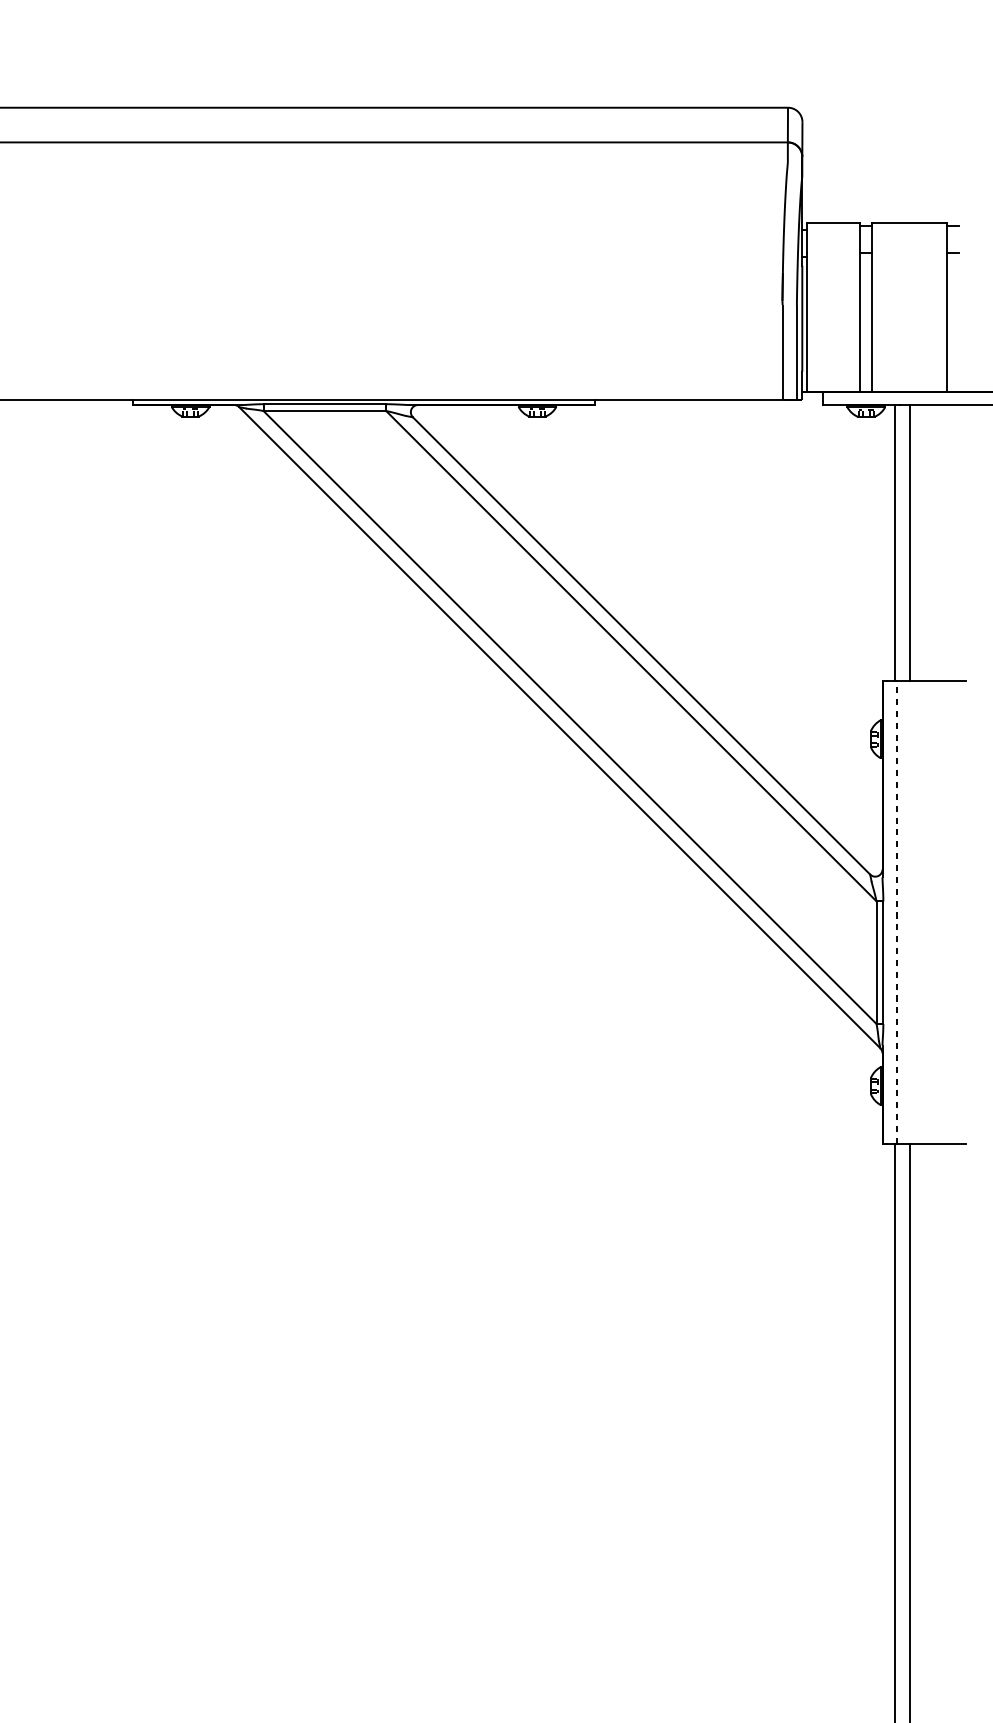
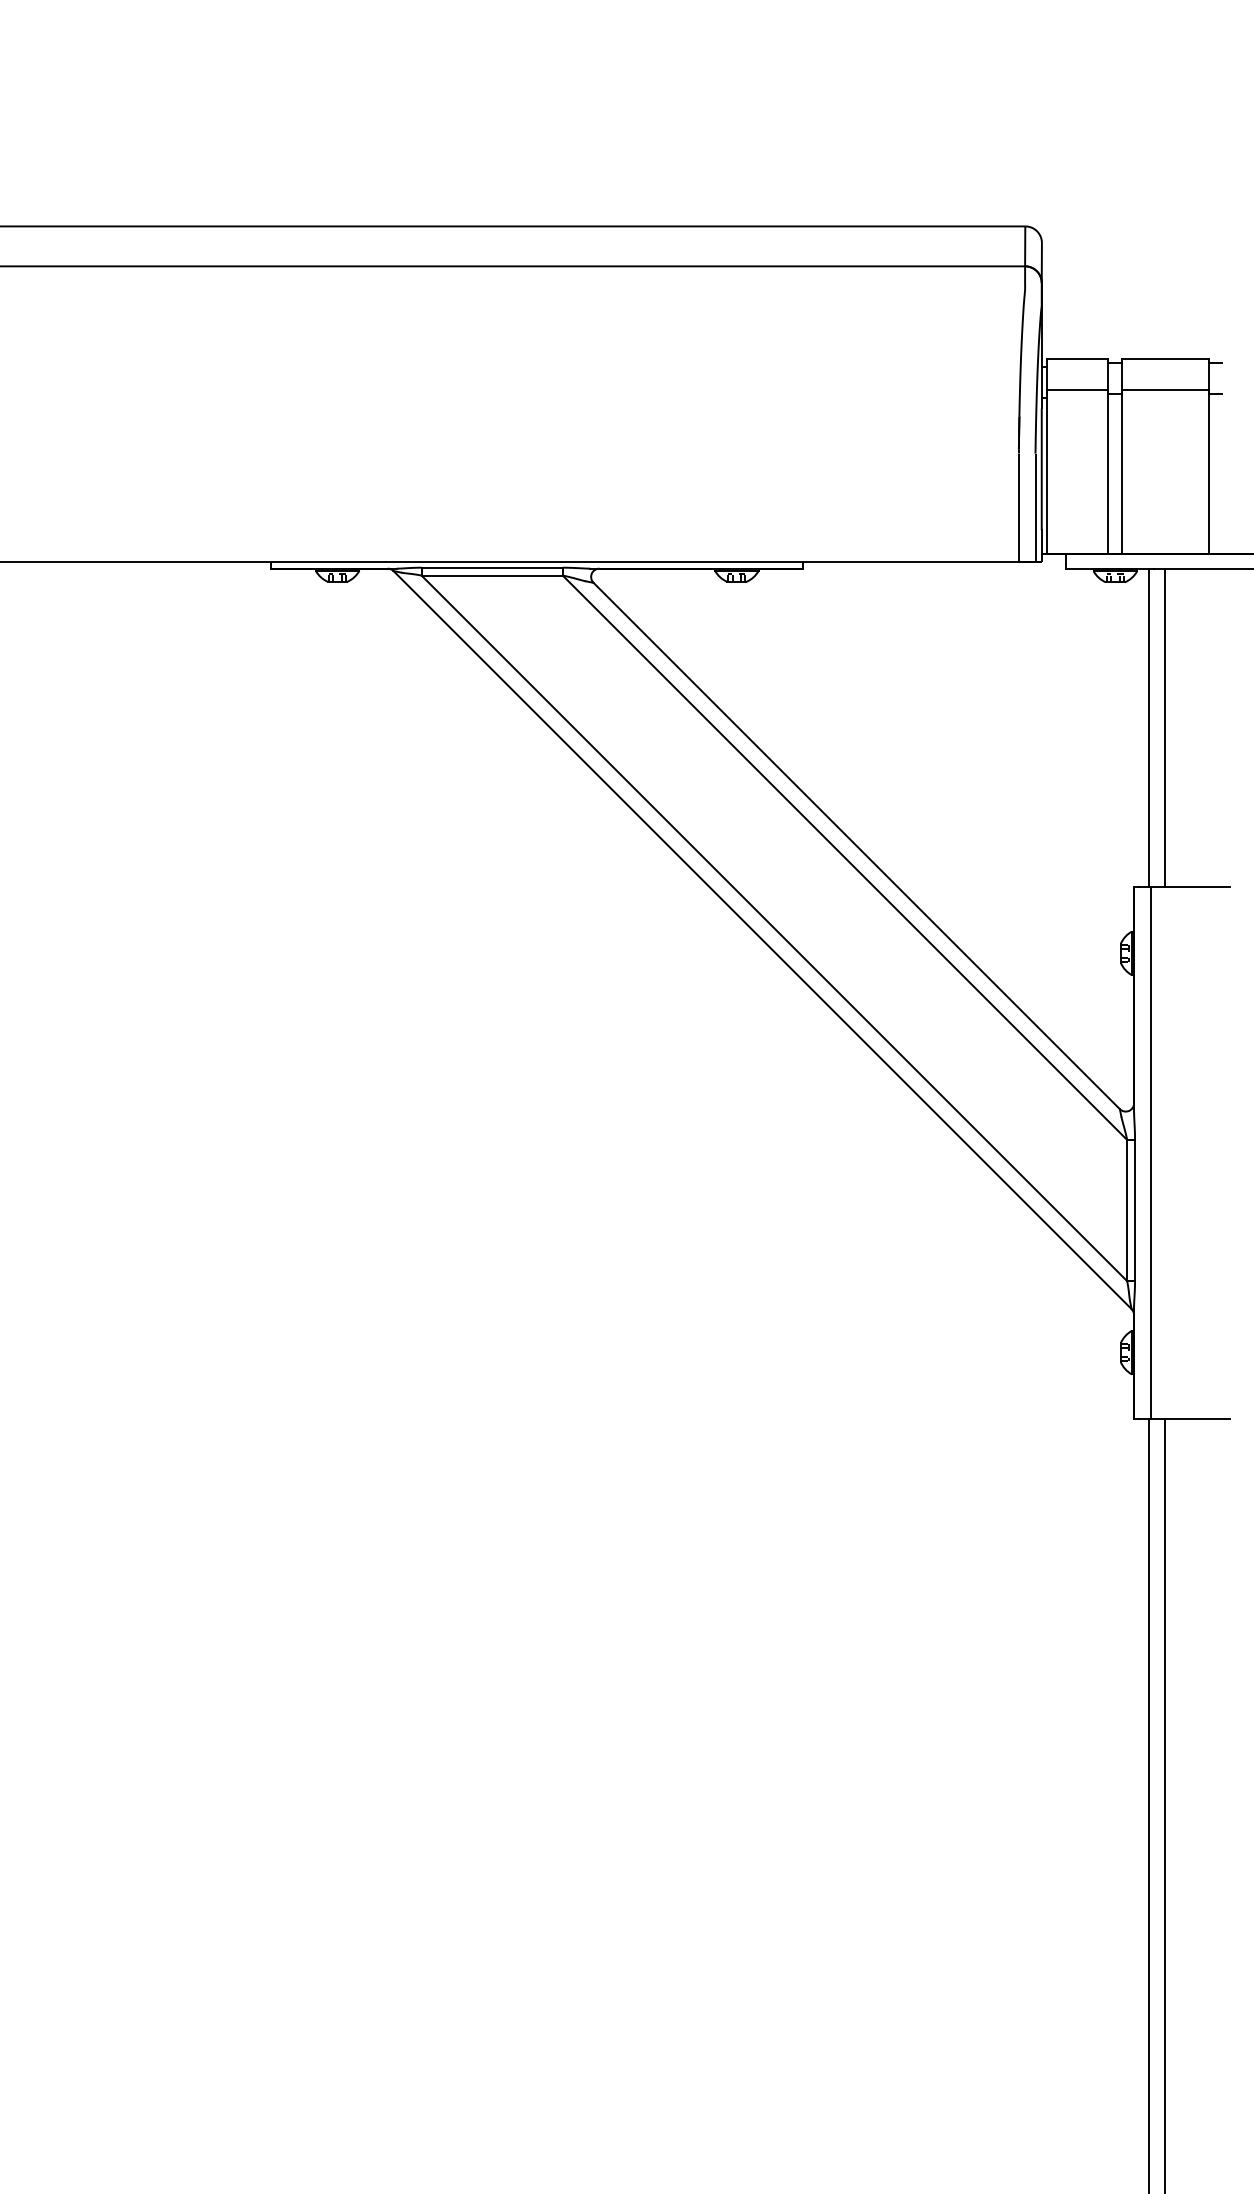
line: (833, 249) -> (1077, 389), added
line: (909, 250) -> (1165, 390), added
line: (896, 912) -> (1150, 1152), dashed -> solid

